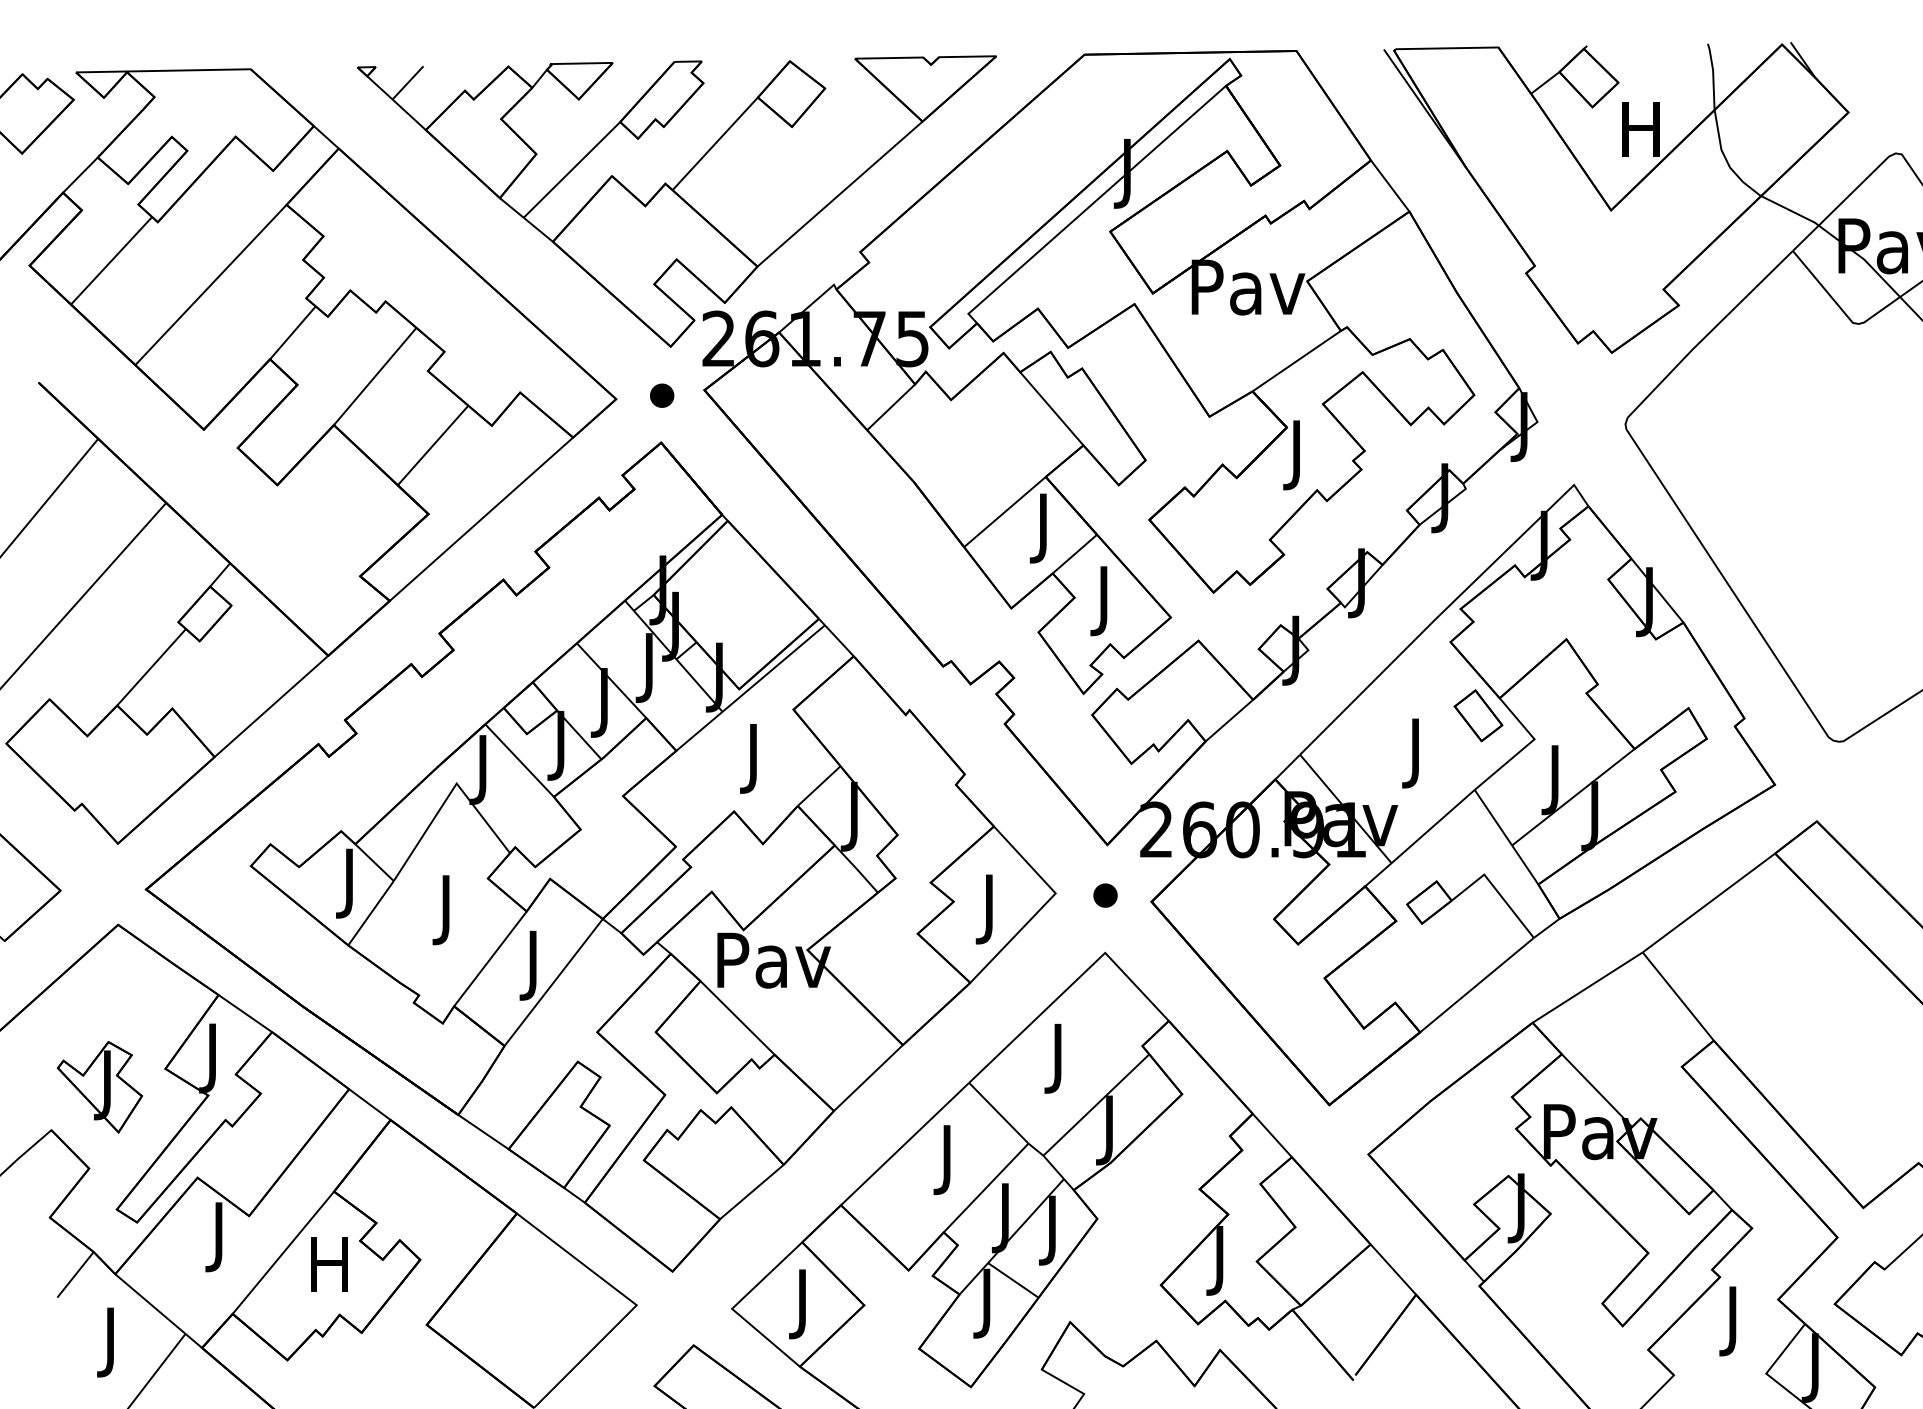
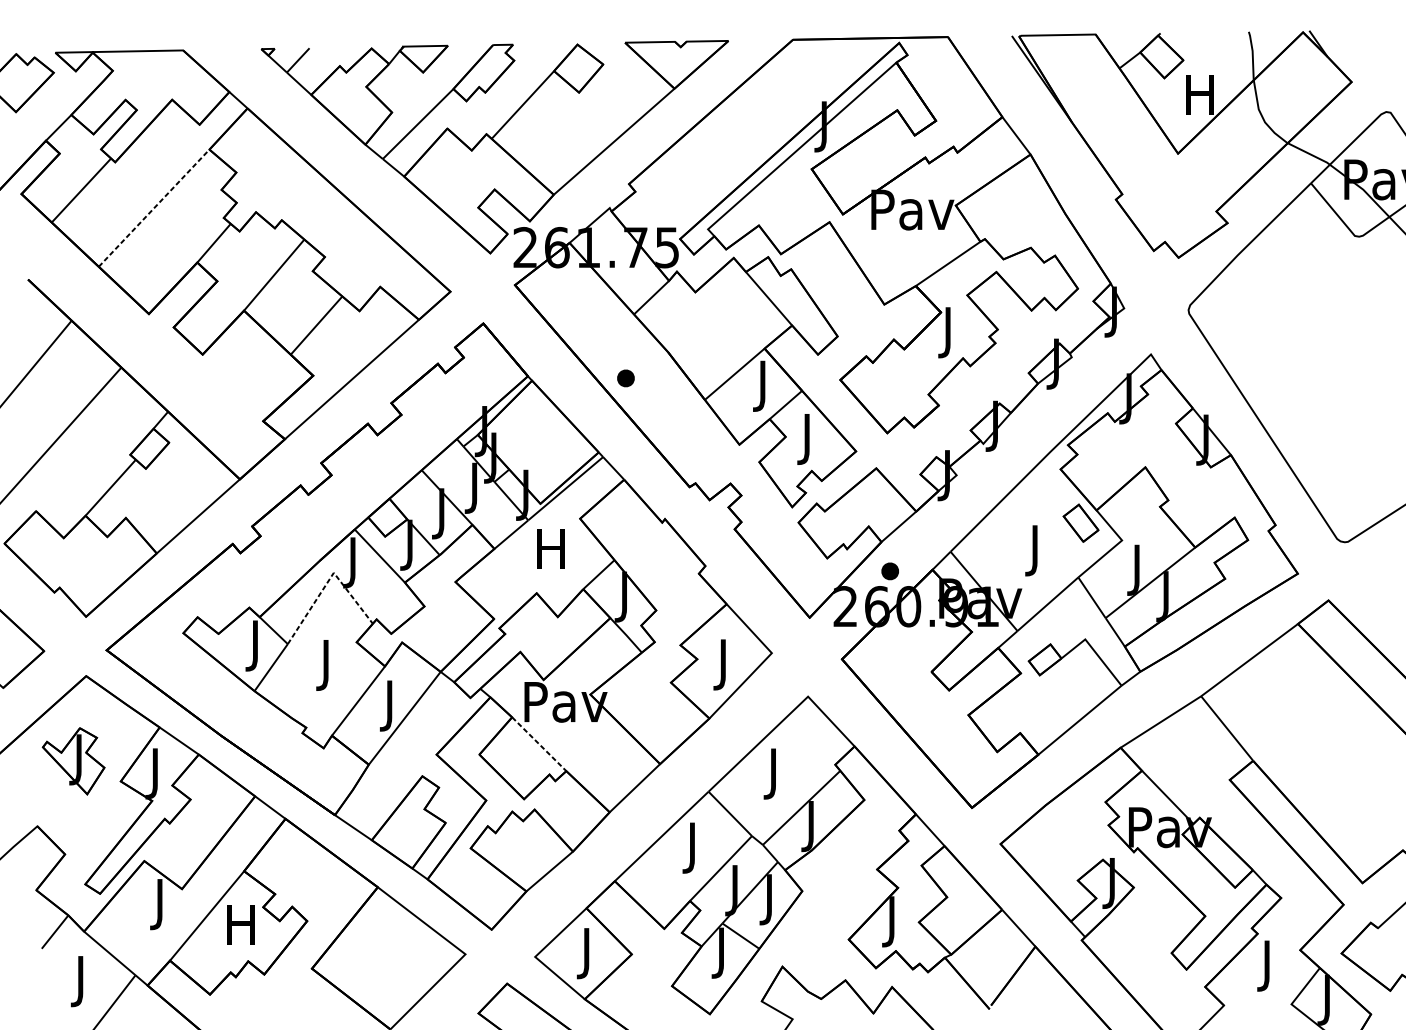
line: (211, 284) -> (154, 207), solid -> dashed
part: (662, 395) -> (626, 378), moved
text: (753, 758) -> (550, 554), J -> H
line: (449, 795) -> (328, 581), solid -> dashed
part: (1105, 895) -> (890, 571), moved
line: (737, 1018) -> (539, 744), solid -> dashed
part: (99, 1087) -> (73, 761), moved

